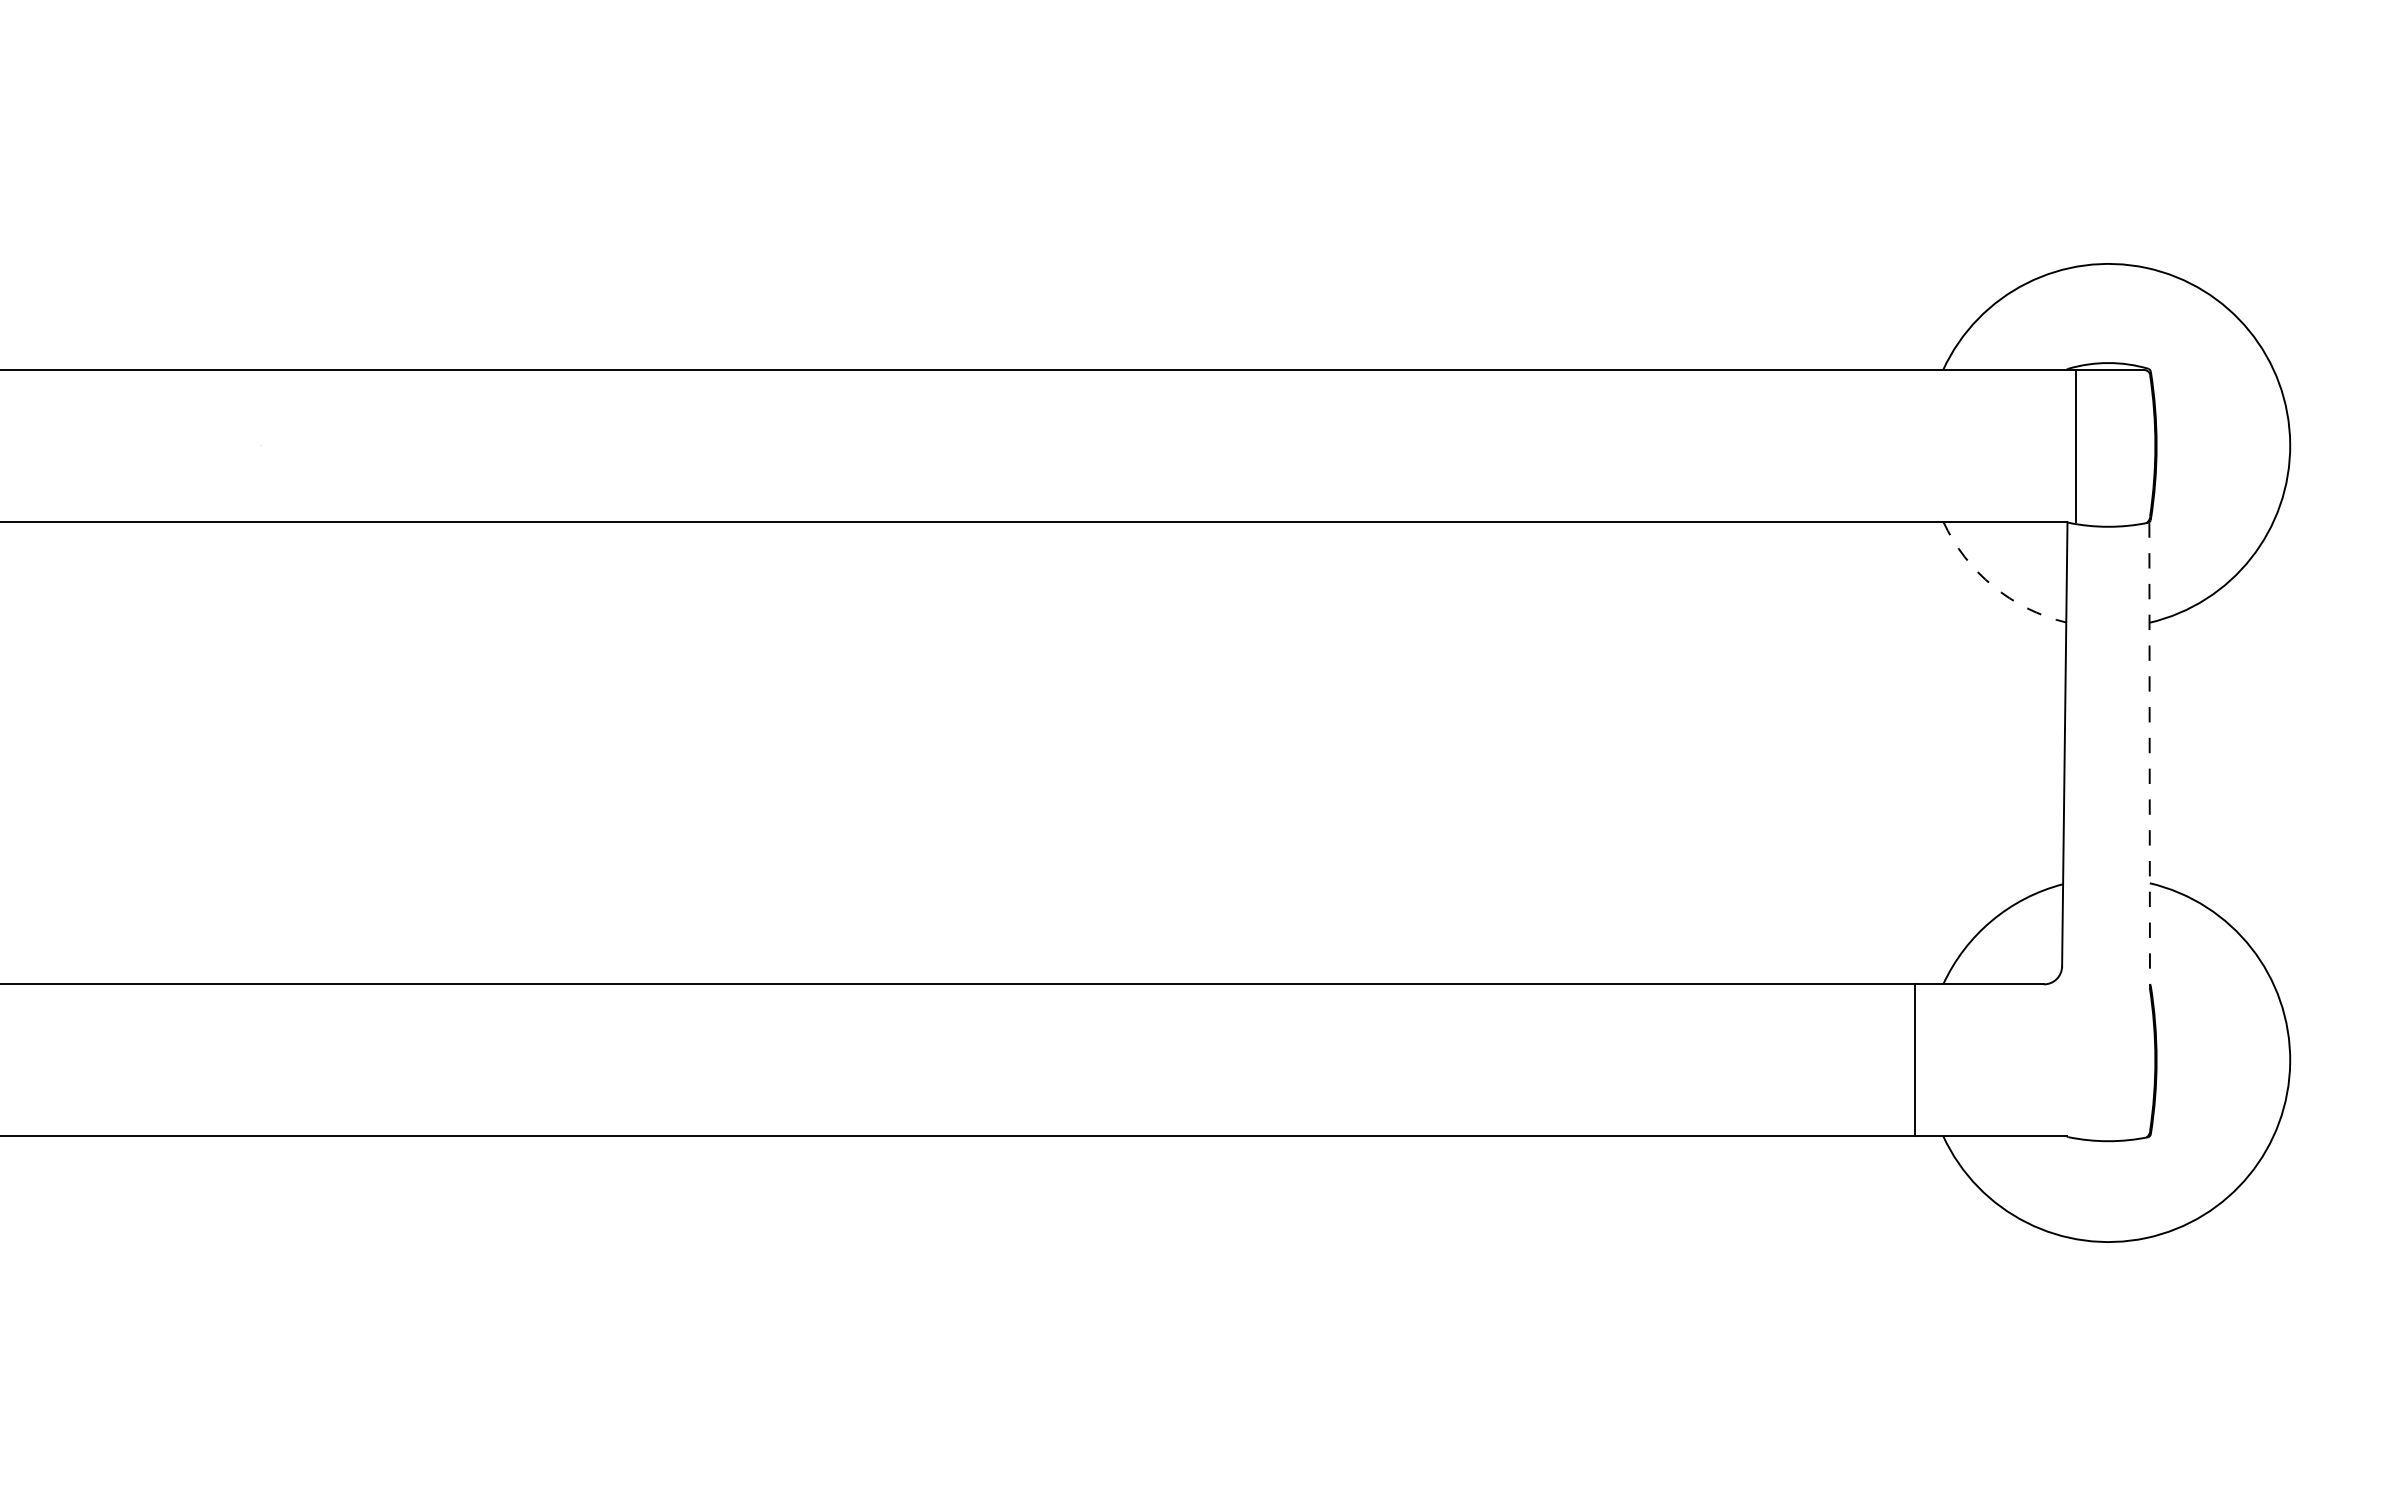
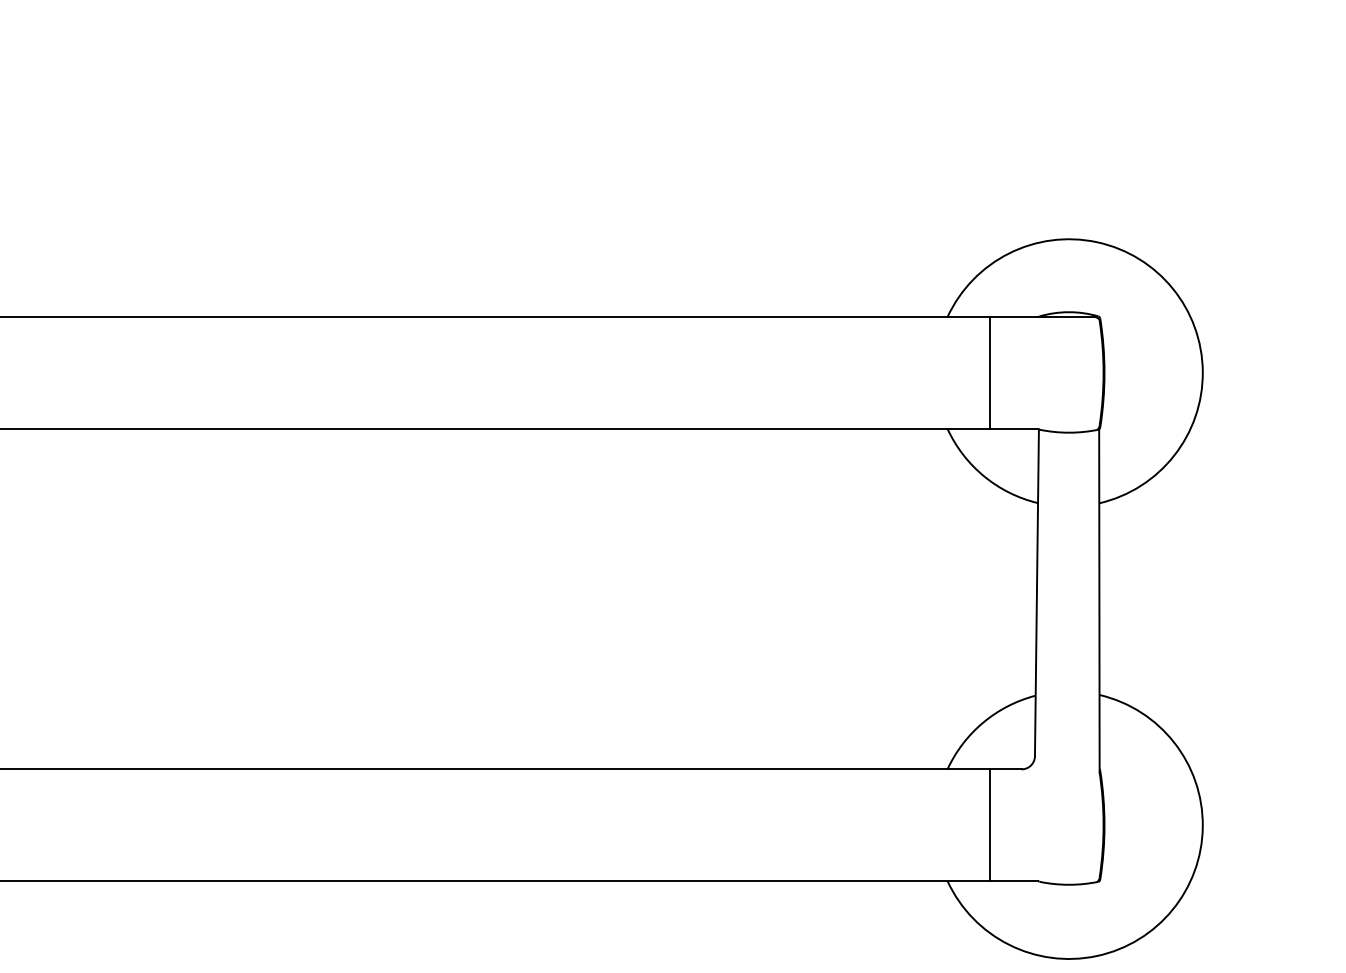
line: (2075, 445) -> (989, 372), moved
arc: (1993, 586) -> (984, 476), dashed -> solid
line: (2149, 755) -> (1099, 600), dashed -> solid
line: (1914, 1060) -> (989, 825), moved

